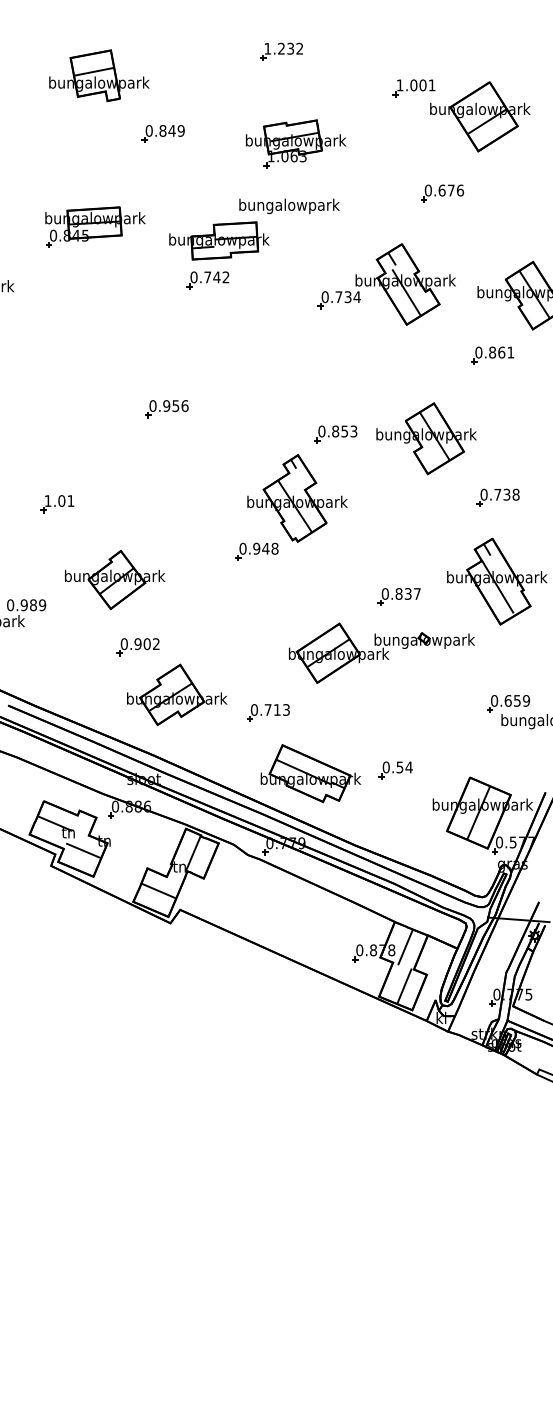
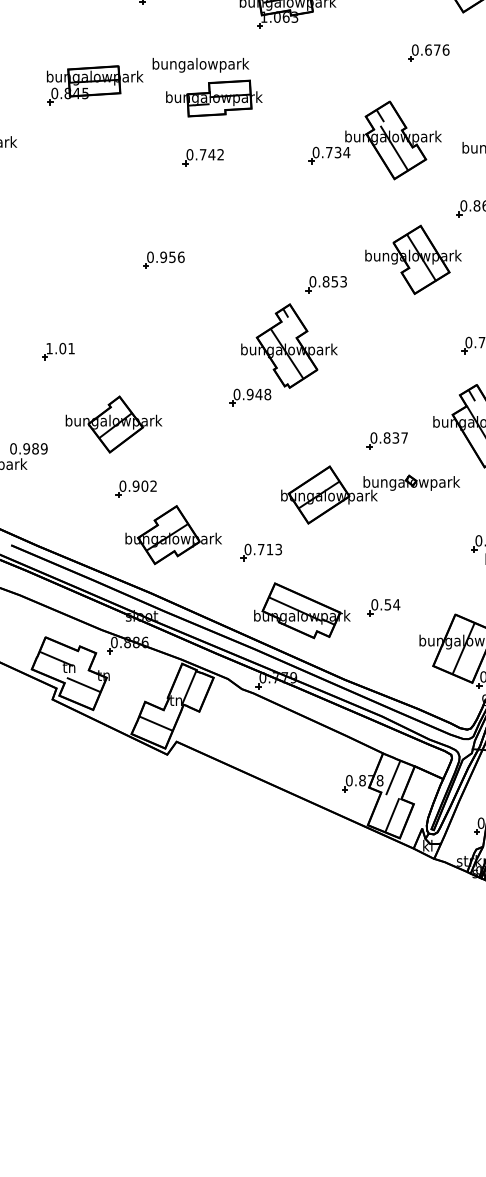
text: (289, 206) -> (200, 65), moved
part: (207, 280) -> (202, 157), moved
part: (426, 438) -> (413, 259), moved

